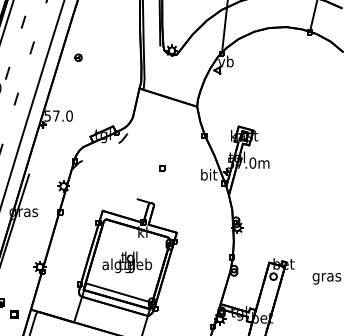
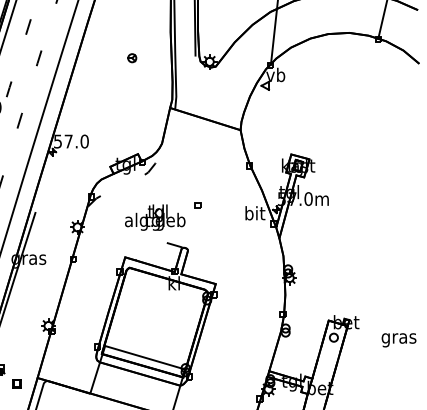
part: (78, 57) -> (132, 57), moved
text: (127, 262) -> (155, 217), moved

